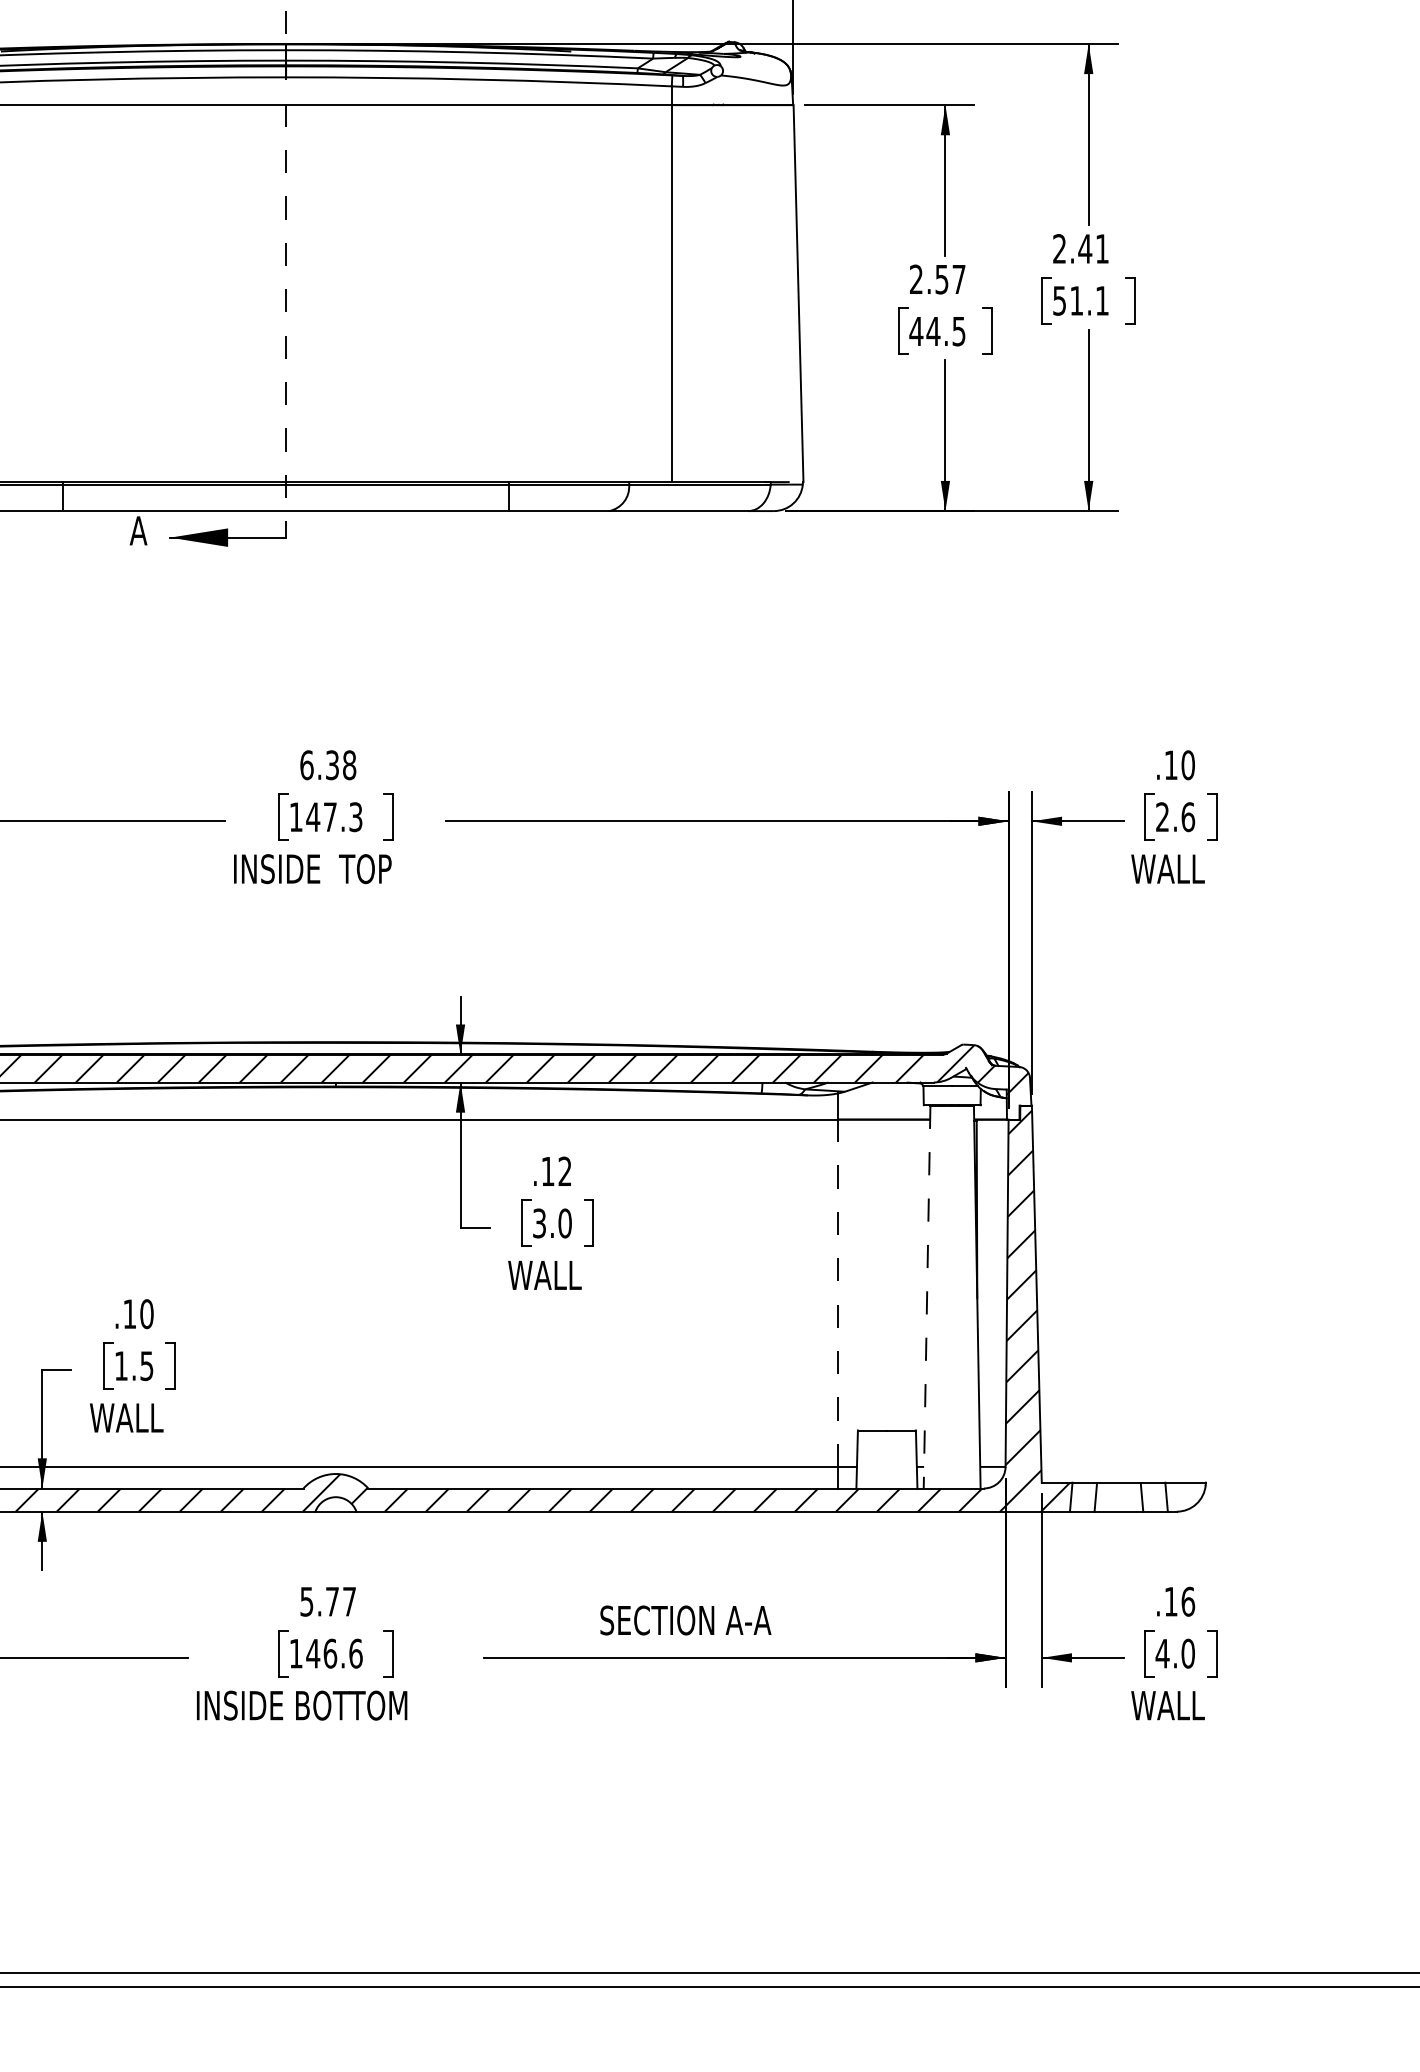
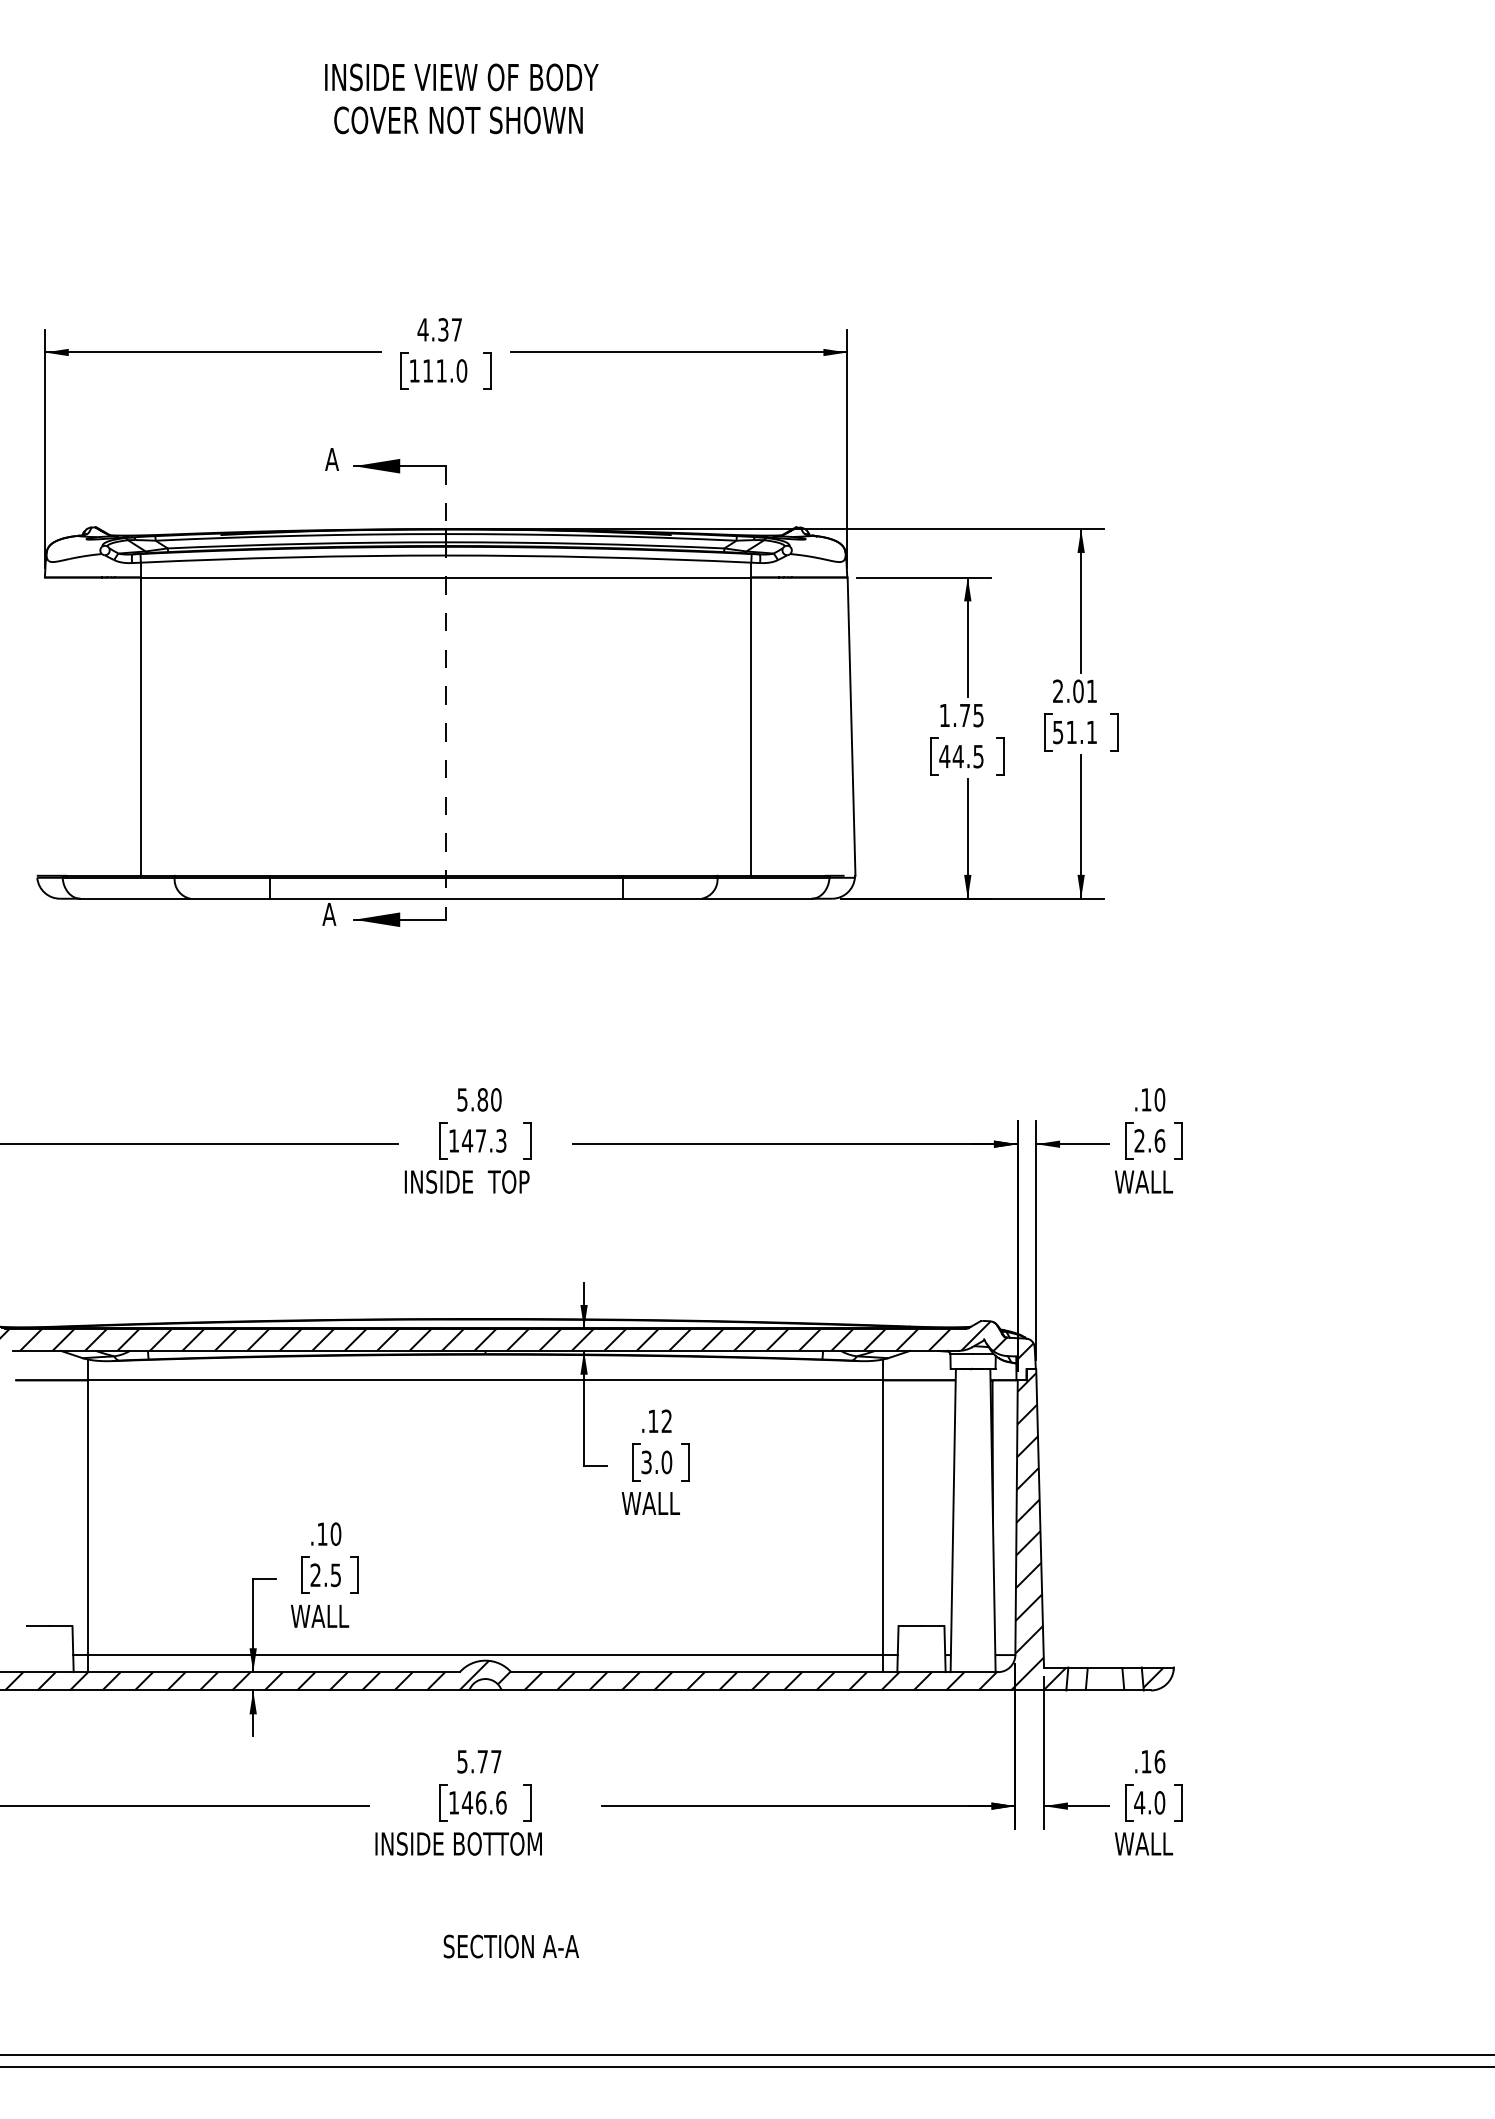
text: (1084, 249) -> (1077, 691), 2.41 -> 2.01
text: (937, 279) -> (961, 715), 2.57 -> 1.75
text: (328, 764) -> (479, 1099), 6.38 -> 5.80
line: (837, 1293) -> (882, 1517), dashed -> solid
line: (927, 1298) -> (953, 1521), dashed -> solid
text: (121, 1365) -> (315, 1574), 1.5 -> 2.5
hatch: (1180, 1495) -> (1153, 1677), added
text: (684, 1620) -> (510, 1946), moved

